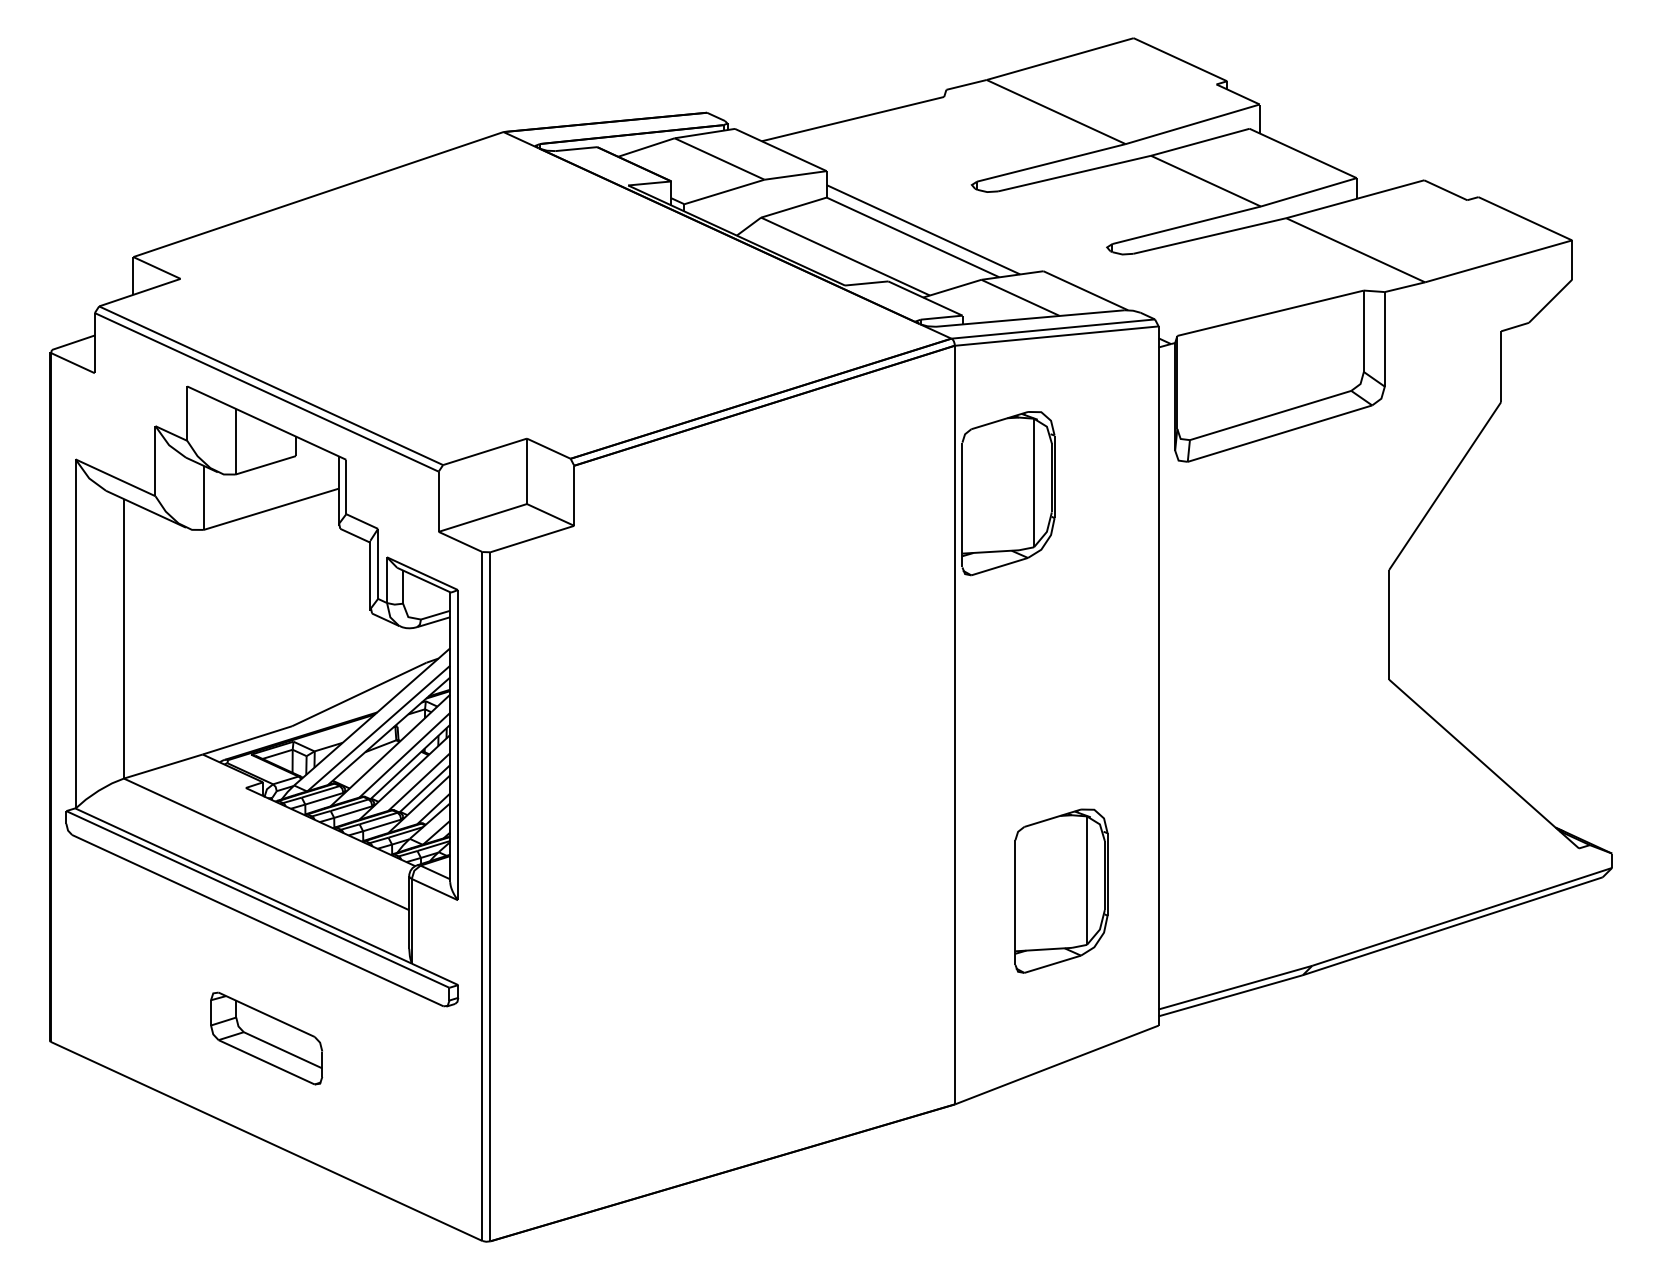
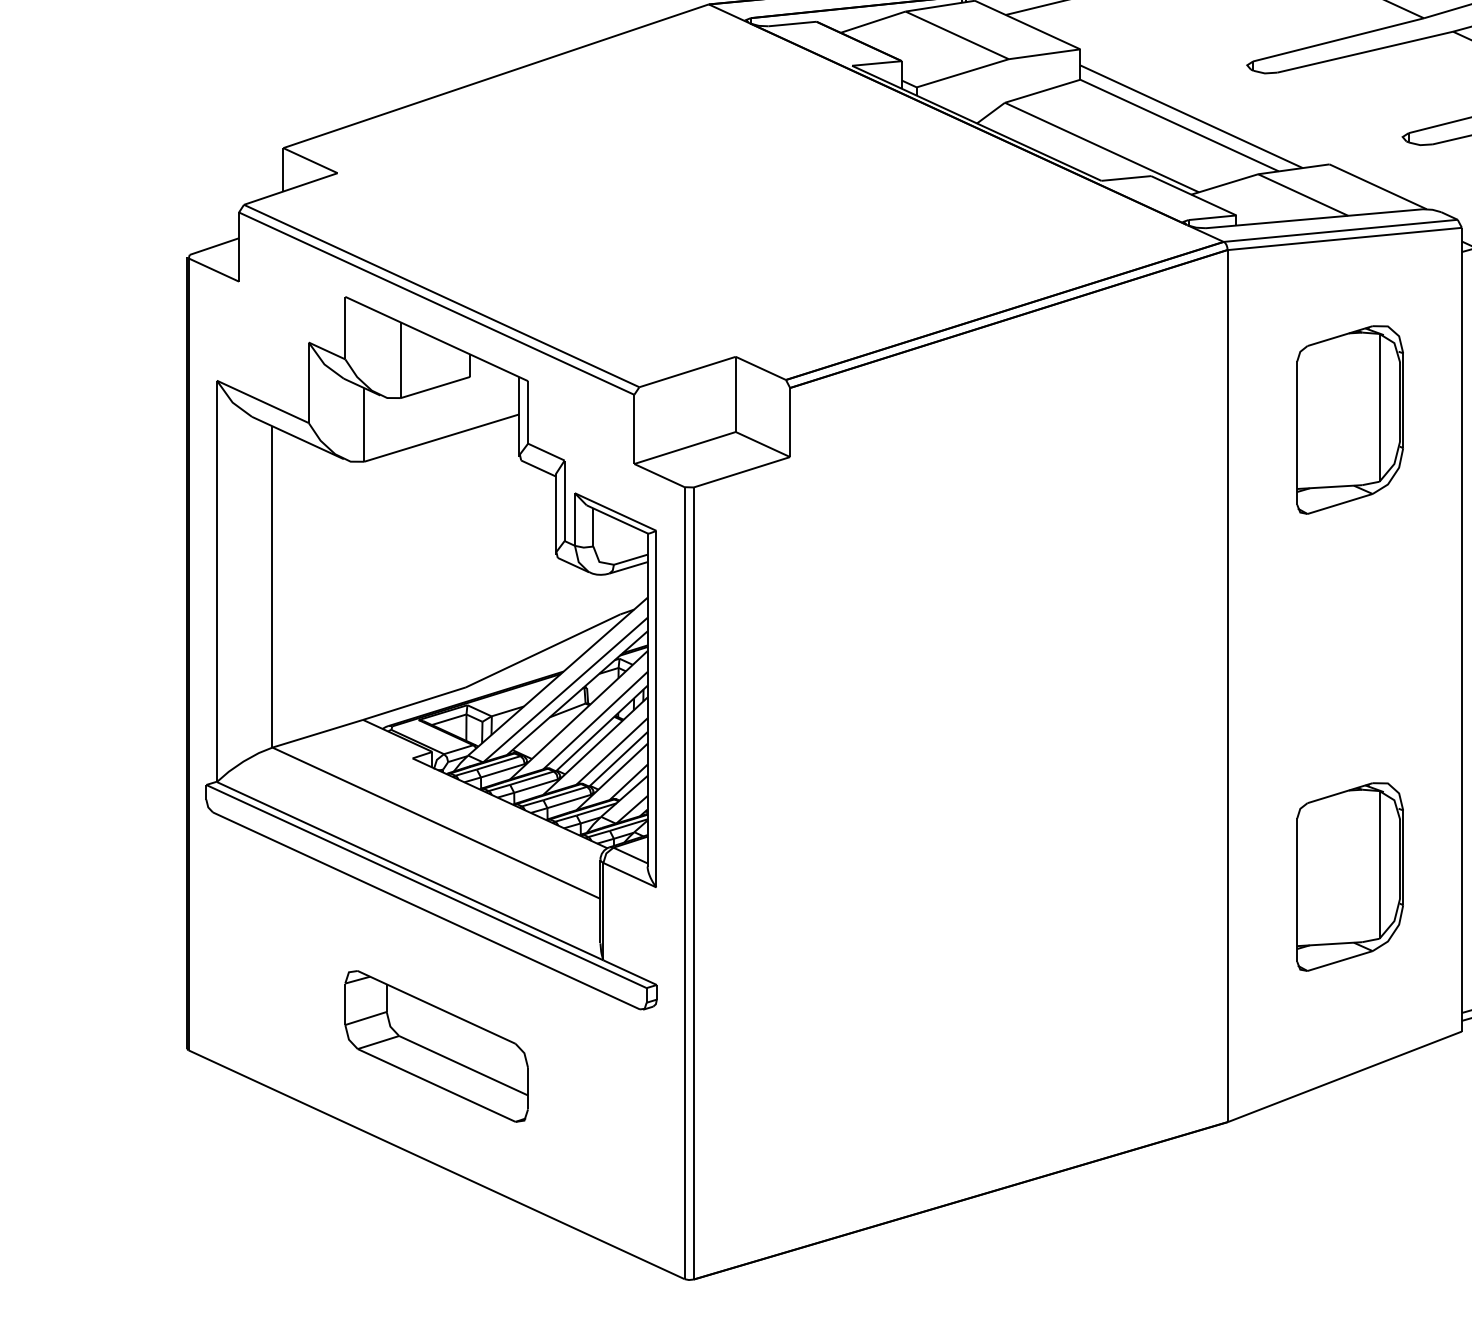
part: (1008, 493) -> (1350, 419), moved
part: (266, 1038) -> (436, 1046), size x1.43

